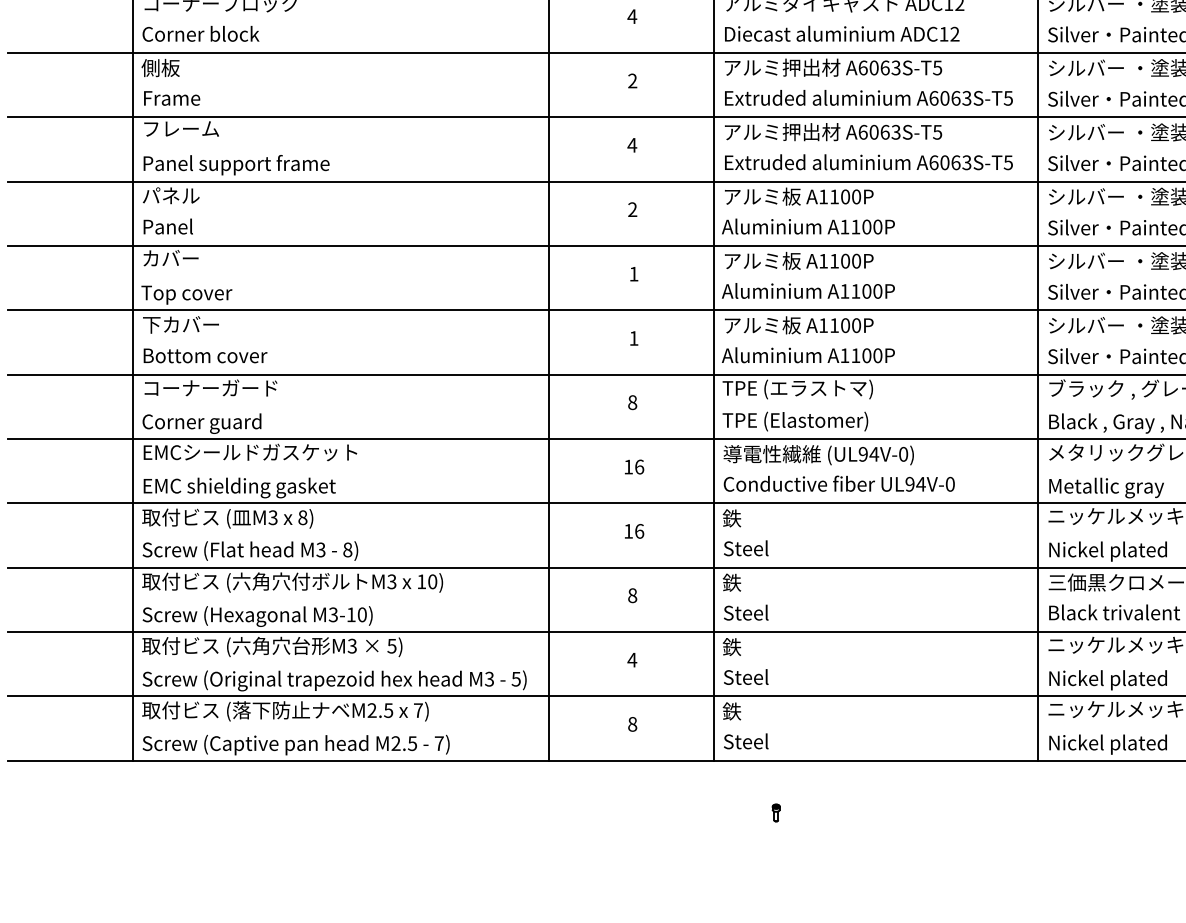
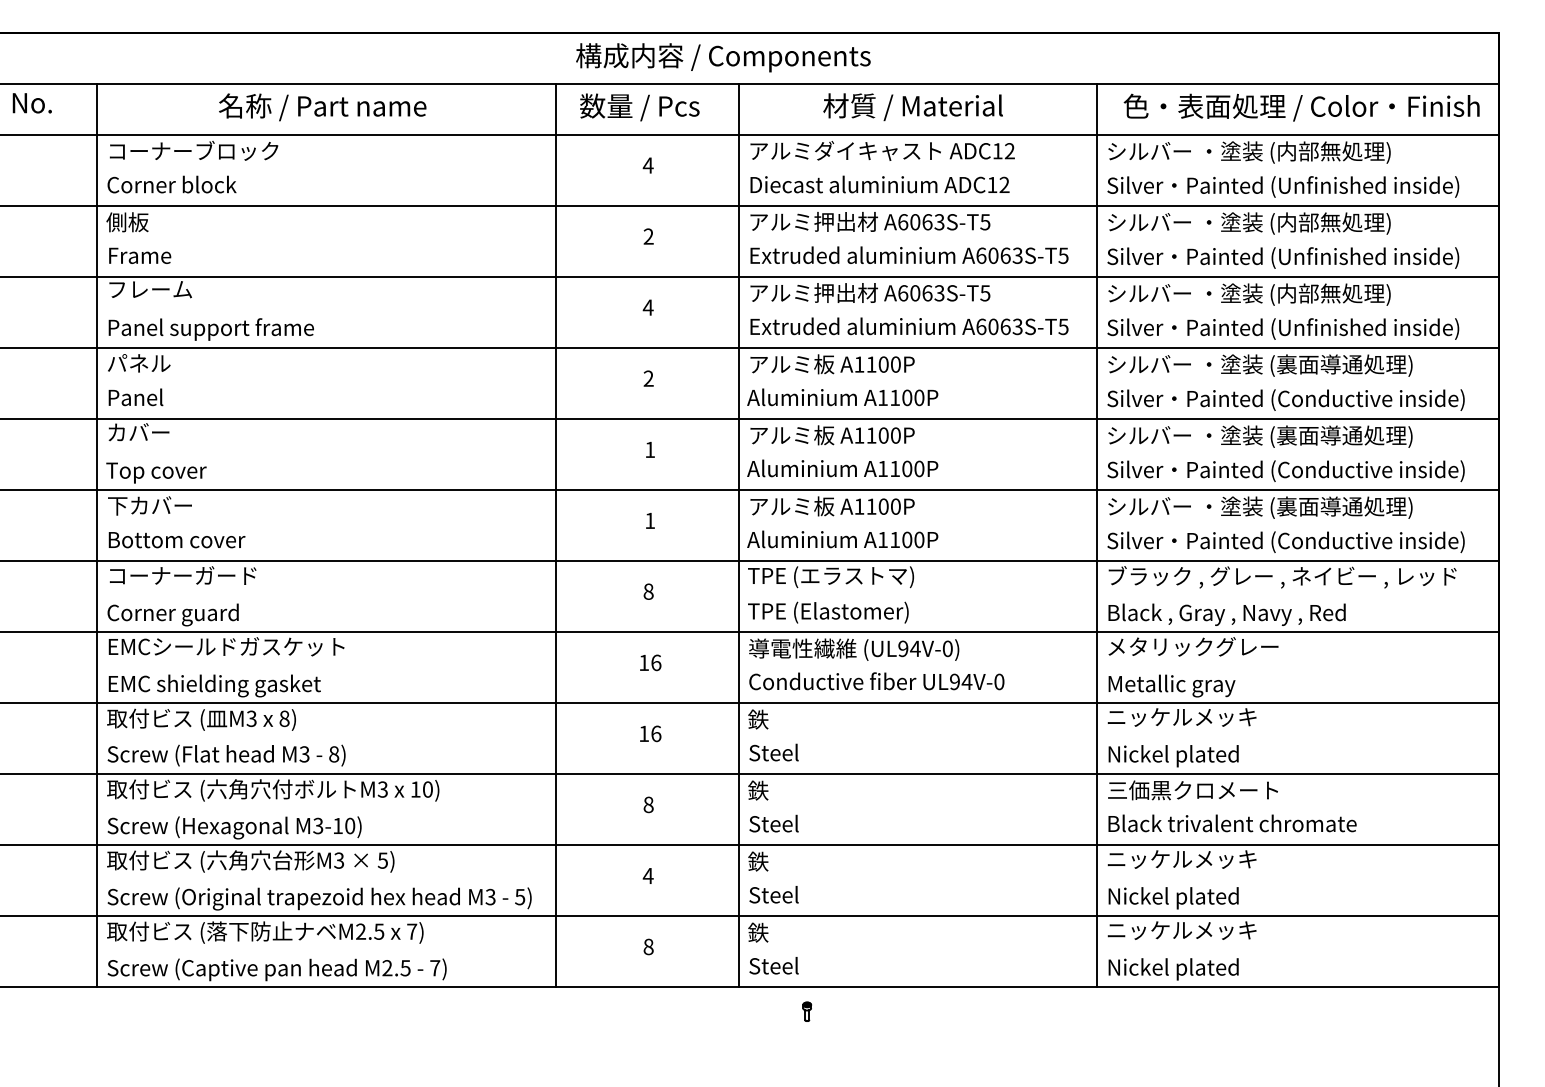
part: (775, 812) -> (806, 1011), moved

